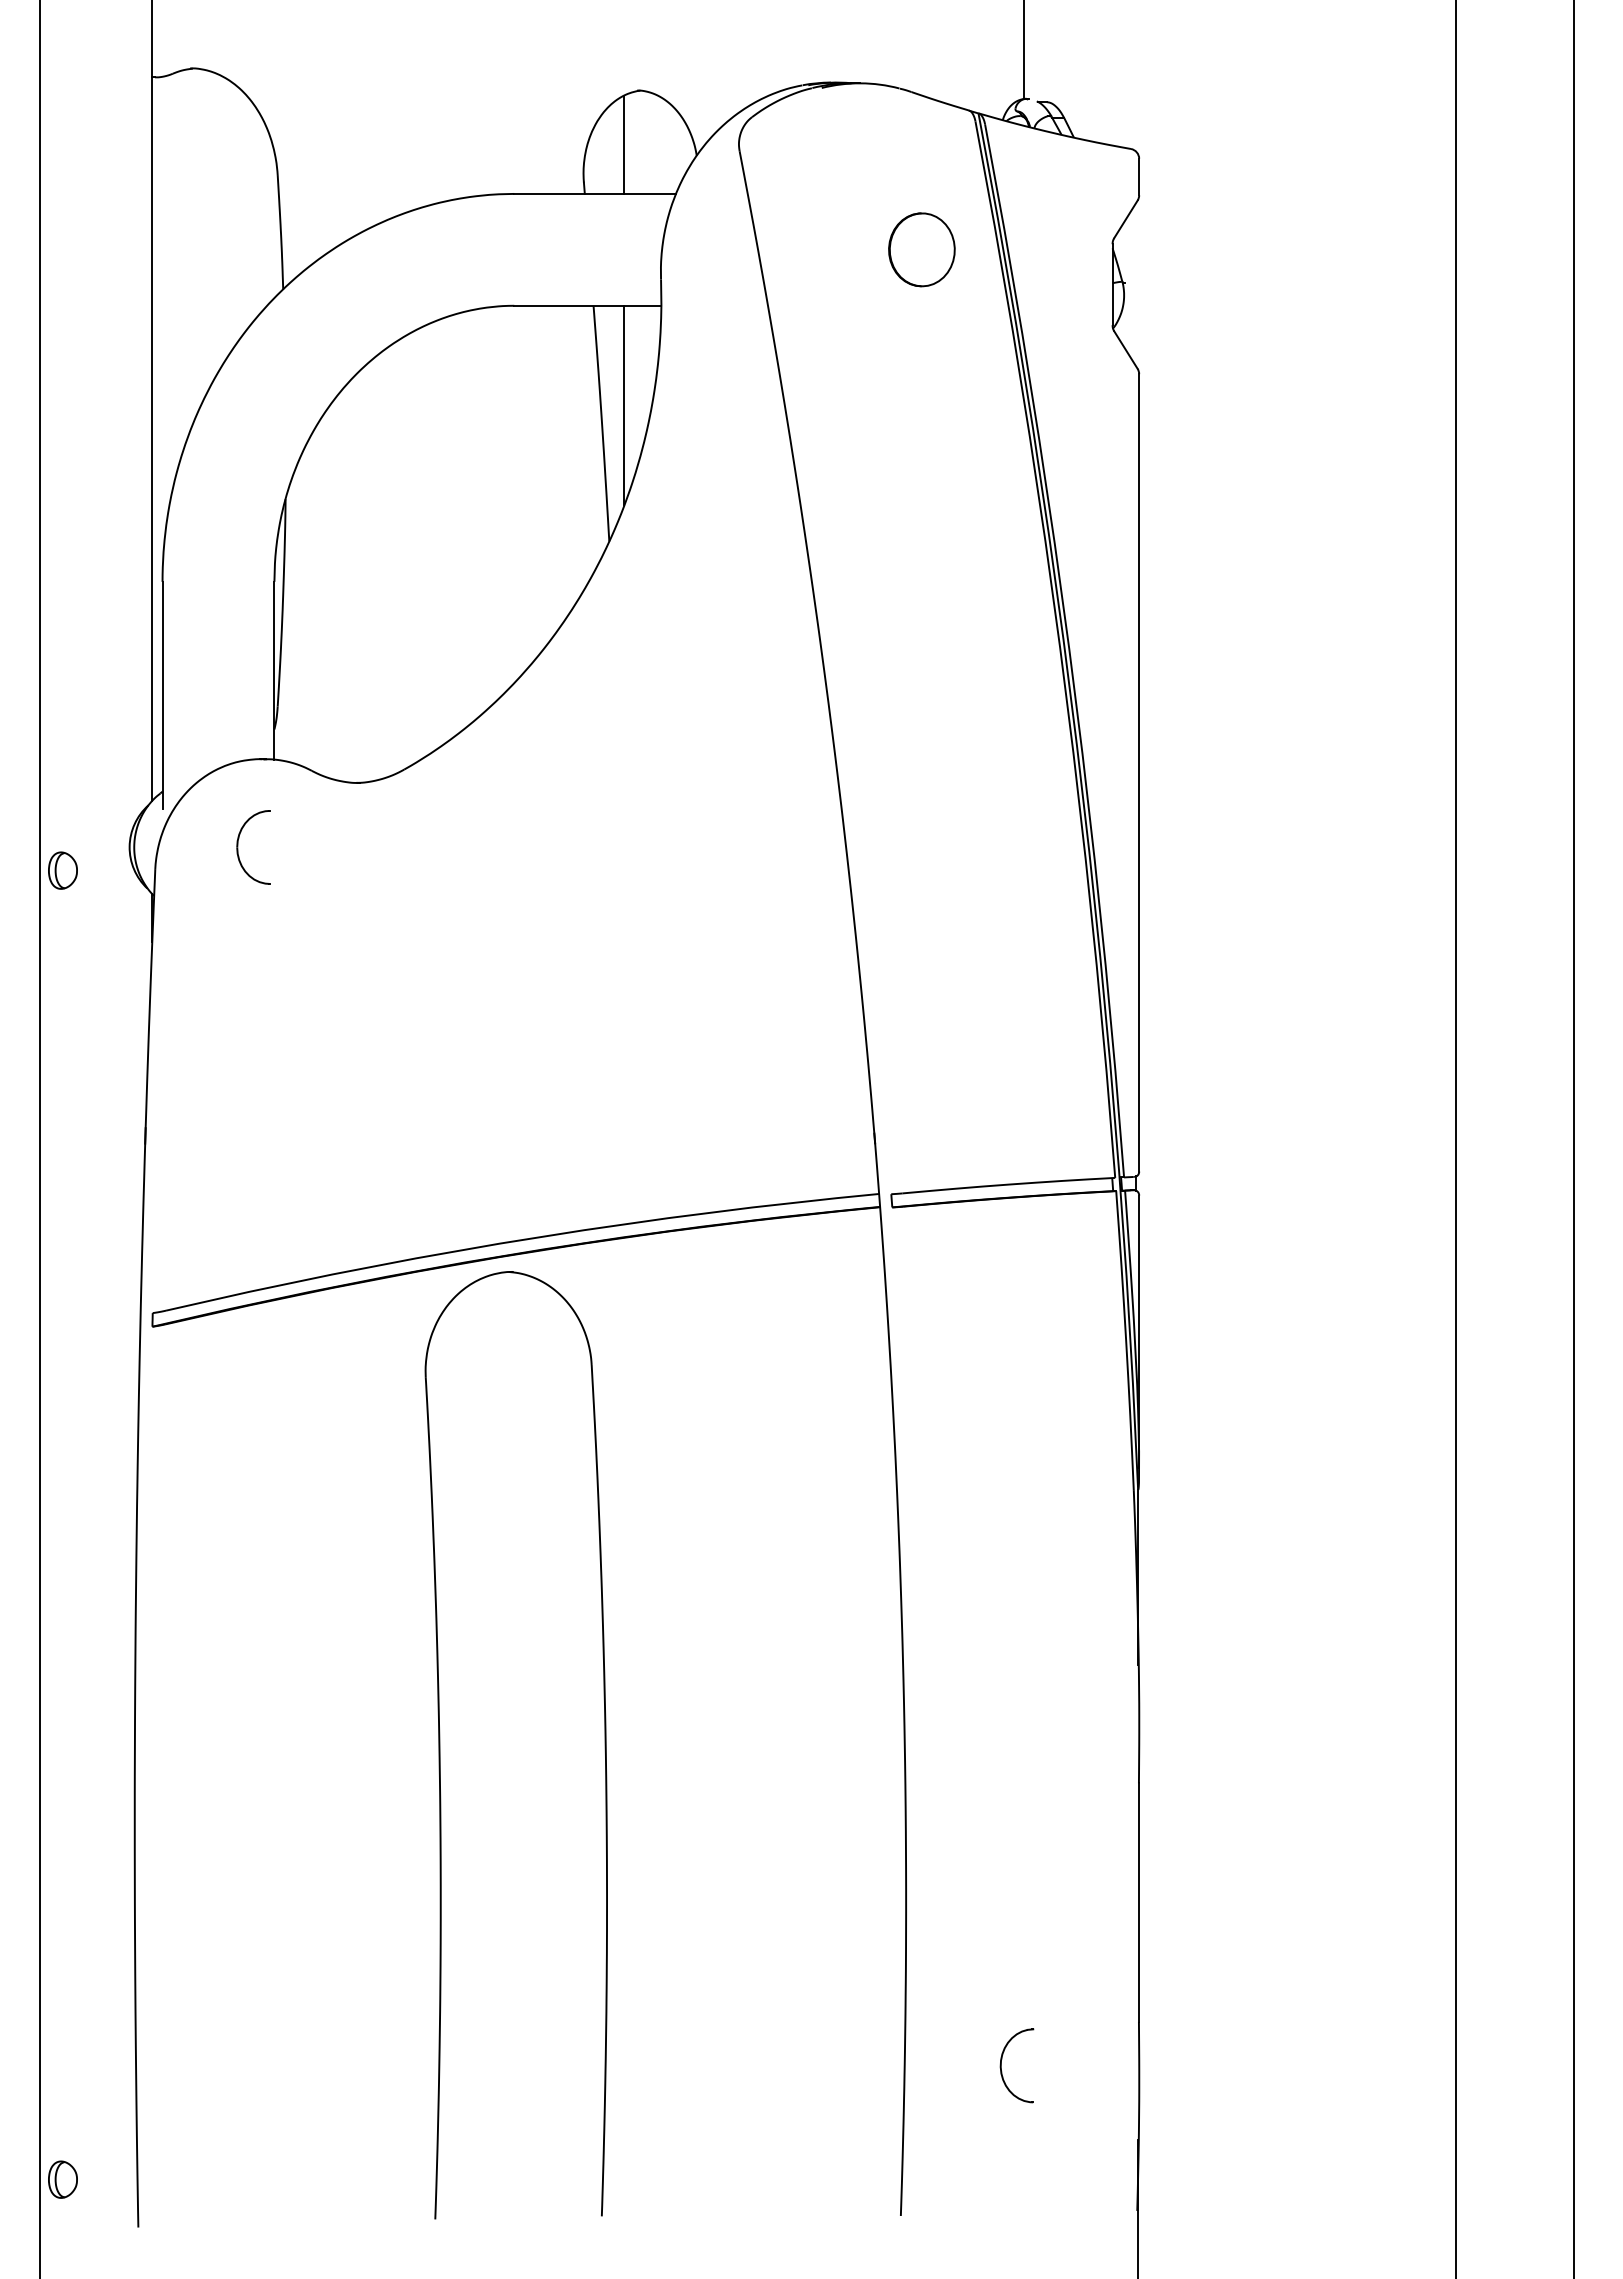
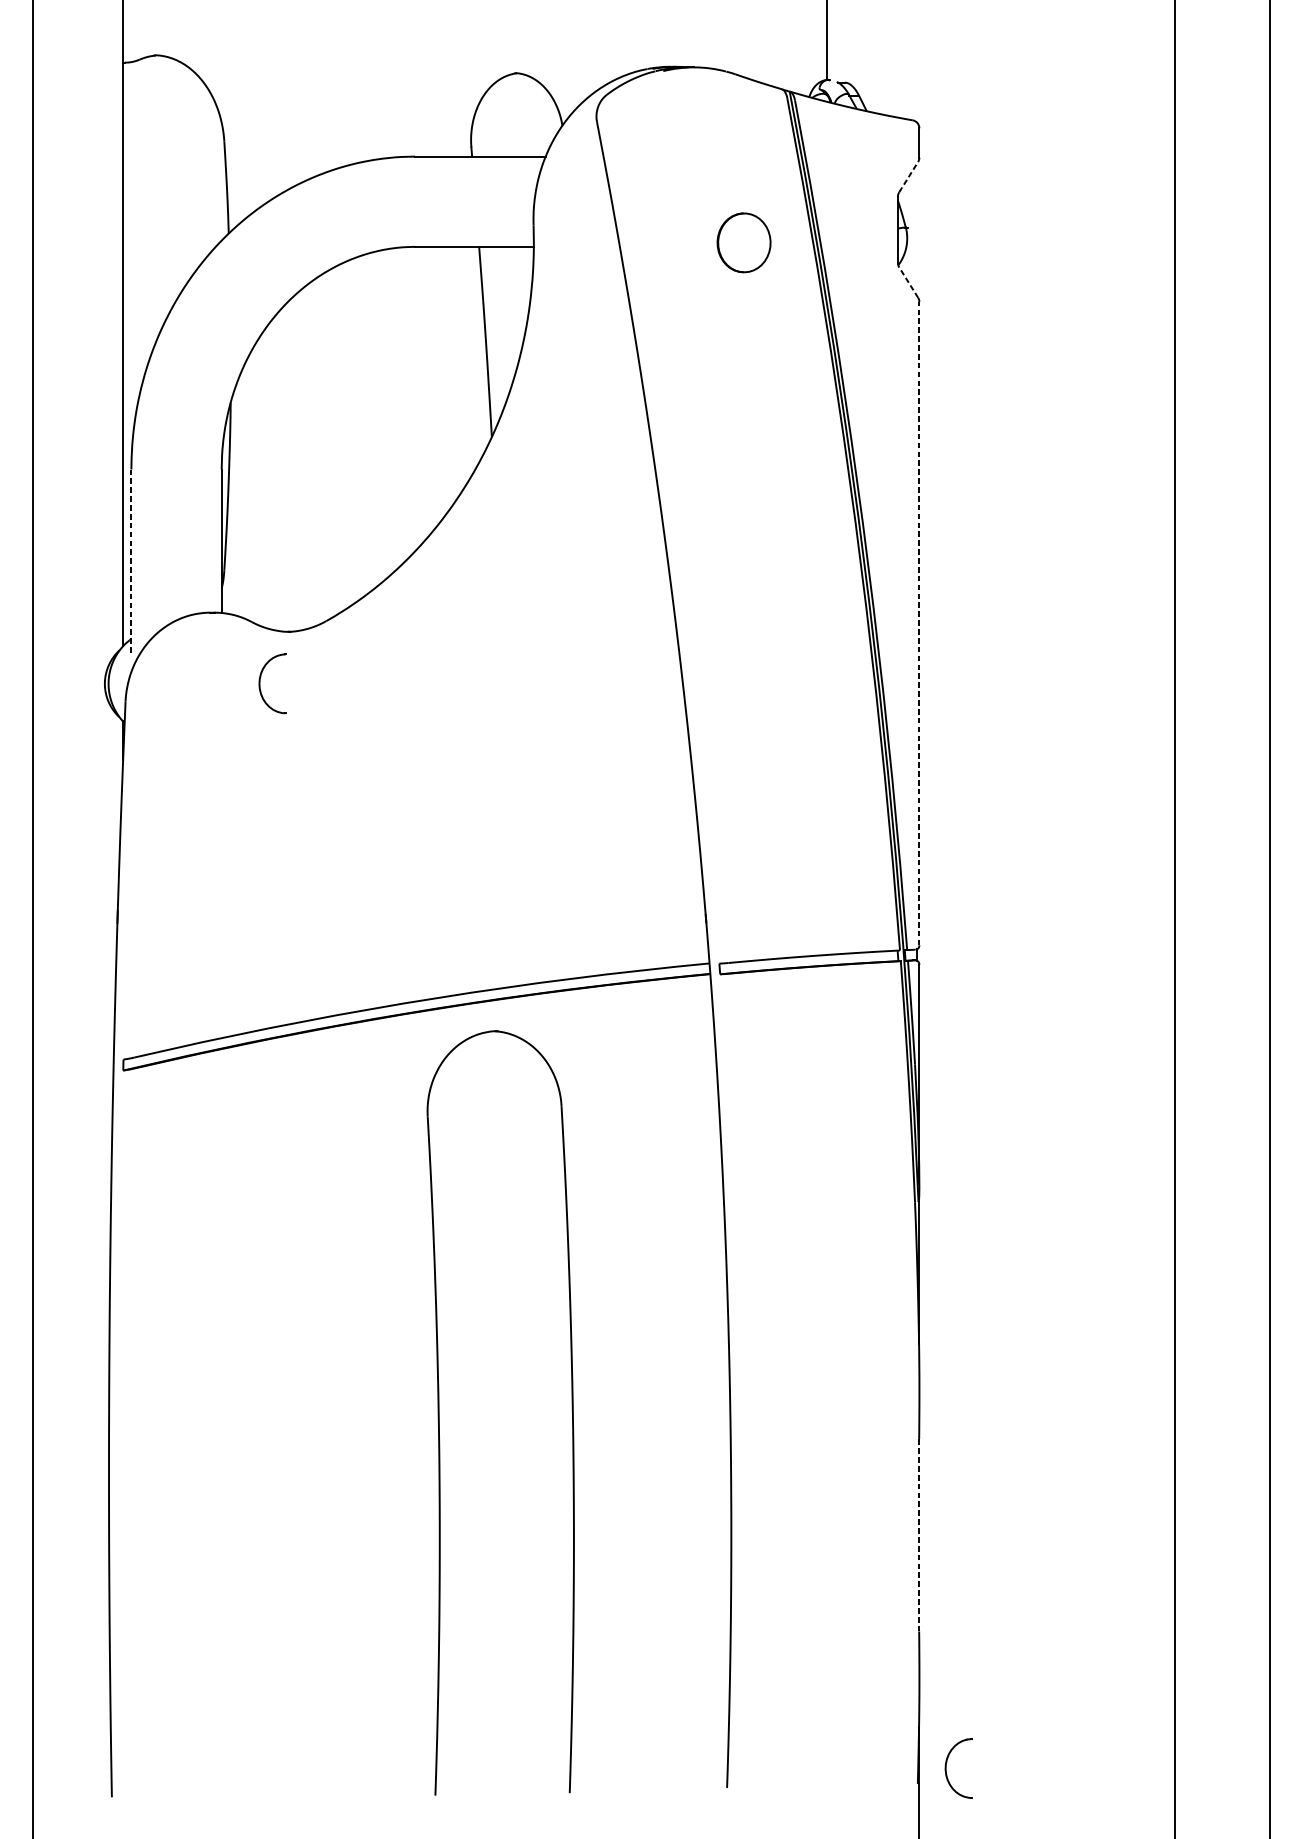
line: (624, 144) -> (504, 116), removed
line: (1126, 218) -> (909, 176), solid -> dashed
part: (921, 249) -> (743, 242), moved
line: (1125, 349) -> (908, 282), solid -> dashed
line: (624, 405) -> (504, 327), removed
line: (162, 695) -> (131, 561), solid -> dashed
line: (1139, 772) -> (919, 623), solid -> dashed
part: (238, 847) -> (260, 683), moved
part: (62, 870) -> (50, 702), removed
part: (440, 1745) -> (439, 1413), moved
line: (1139, 1902) -> (919, 1535), solid -> dashed
part: (1001, 2065) -> (946, 1768), moved
part: (62, 2179) -> (50, 1758), removed

